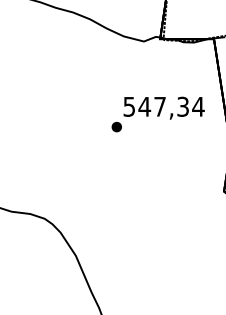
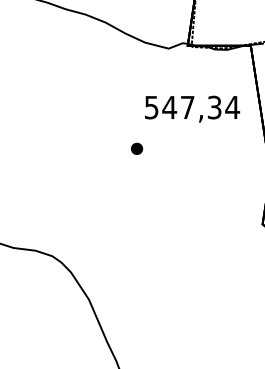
text: (163, 107) -> (191, 108), moved

